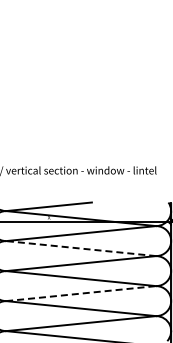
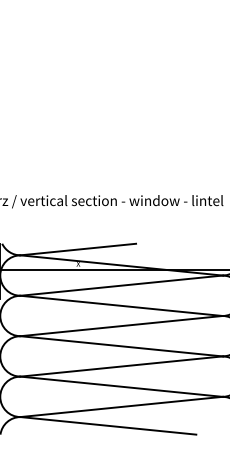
line: (80, 248) -> (120, 305), dashed -> solid
line: (81, 293) -> (122, 366), dashed -> solid

